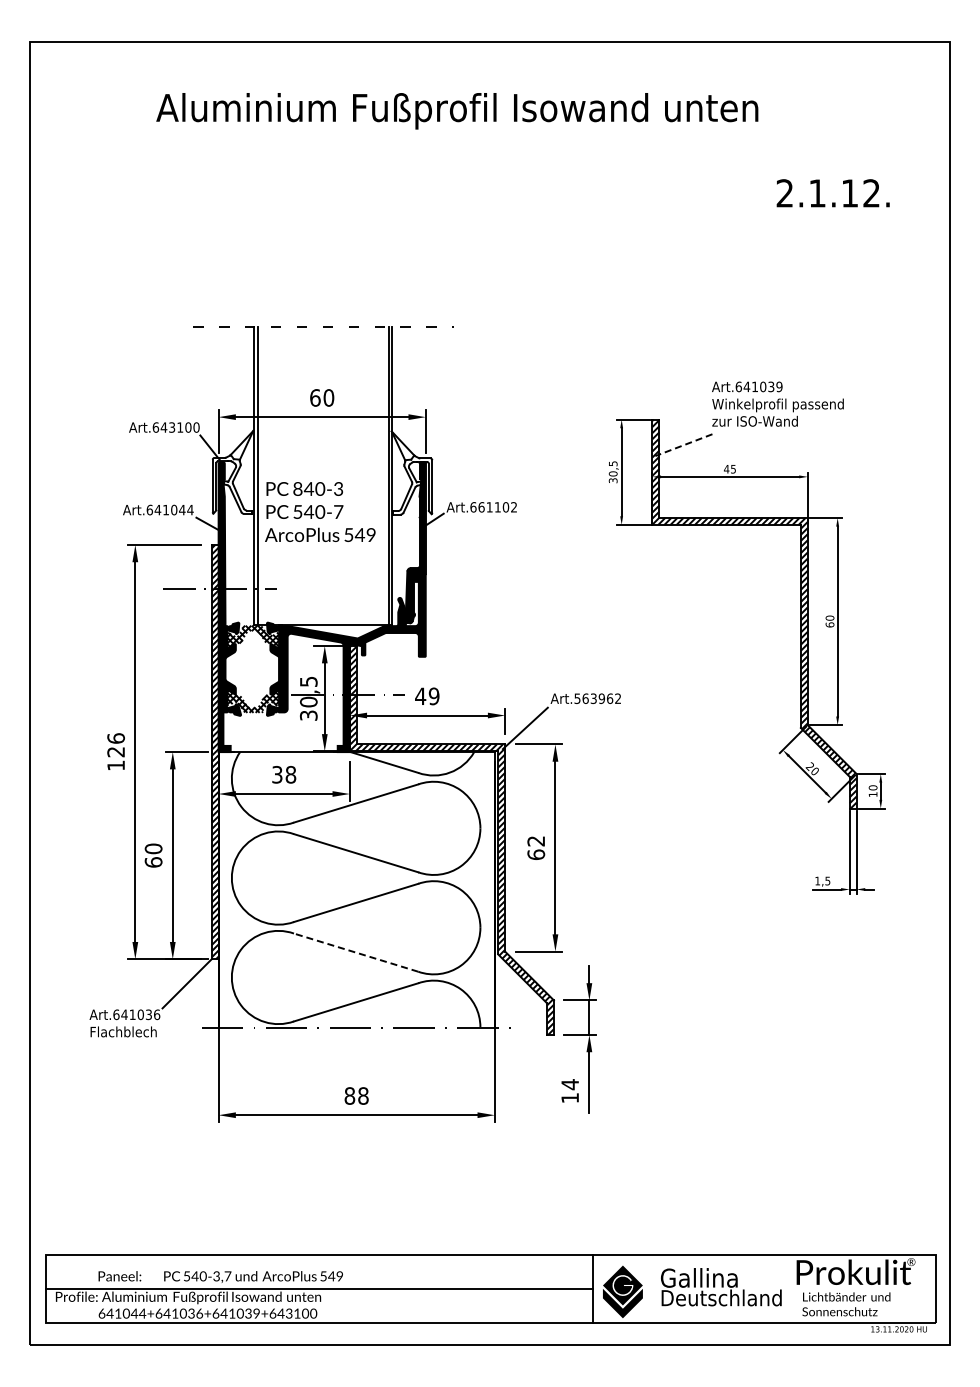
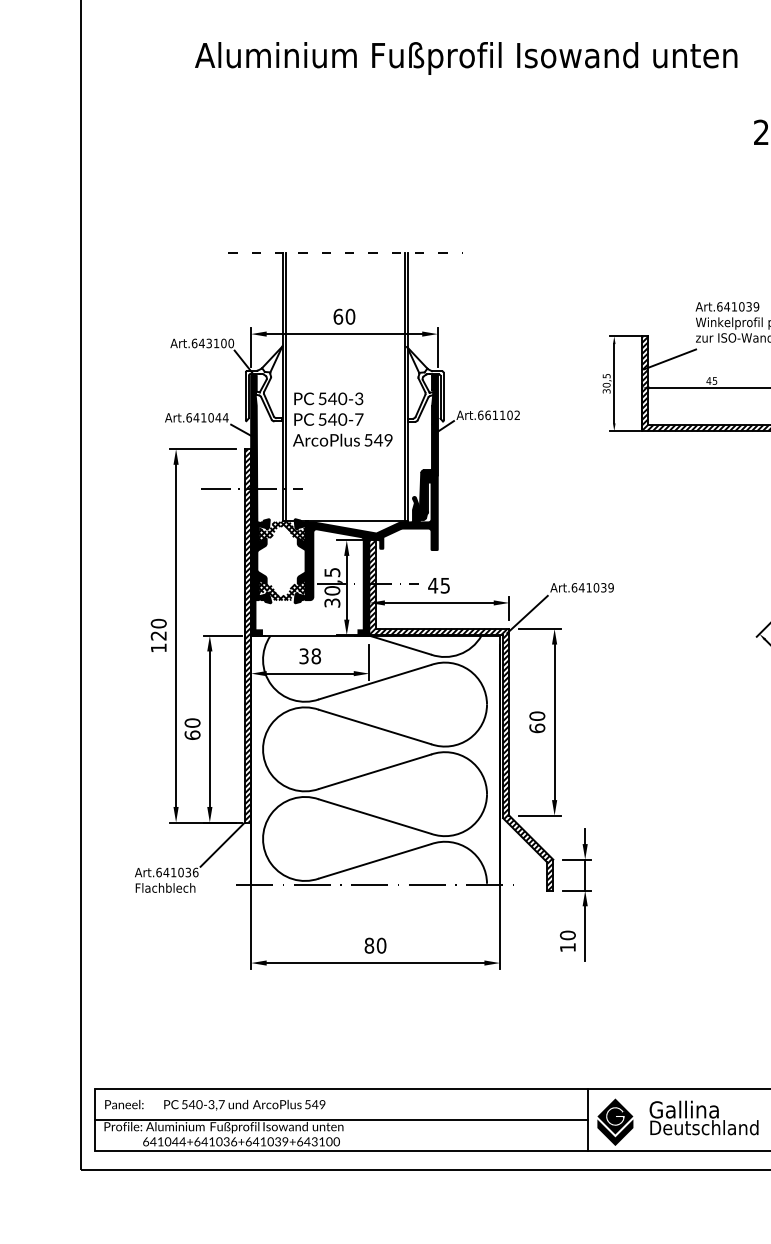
line: (683, 445) -> (669, 359), dashed -> solid
text: (297, 488) -> (322, 398), 840-3 -> 540-3
text: (433, 695) -> (444, 584), 49 -> 45
text: (597, 698) -> (592, 587), Art.563962 -> Art.641039
text: (115, 738) -> (158, 623), 126 -> 120
text: (536, 841) -> (537, 716), 62 -> 60
line: (355, 952) -> (374, 816), dashed -> solid
text: (570, 1084) -> (568, 935), 14 -> 10
text: (363, 1095) -> (381, 945), 88 -> 80
text: (220, 1276) -> (214, 1104), moved

